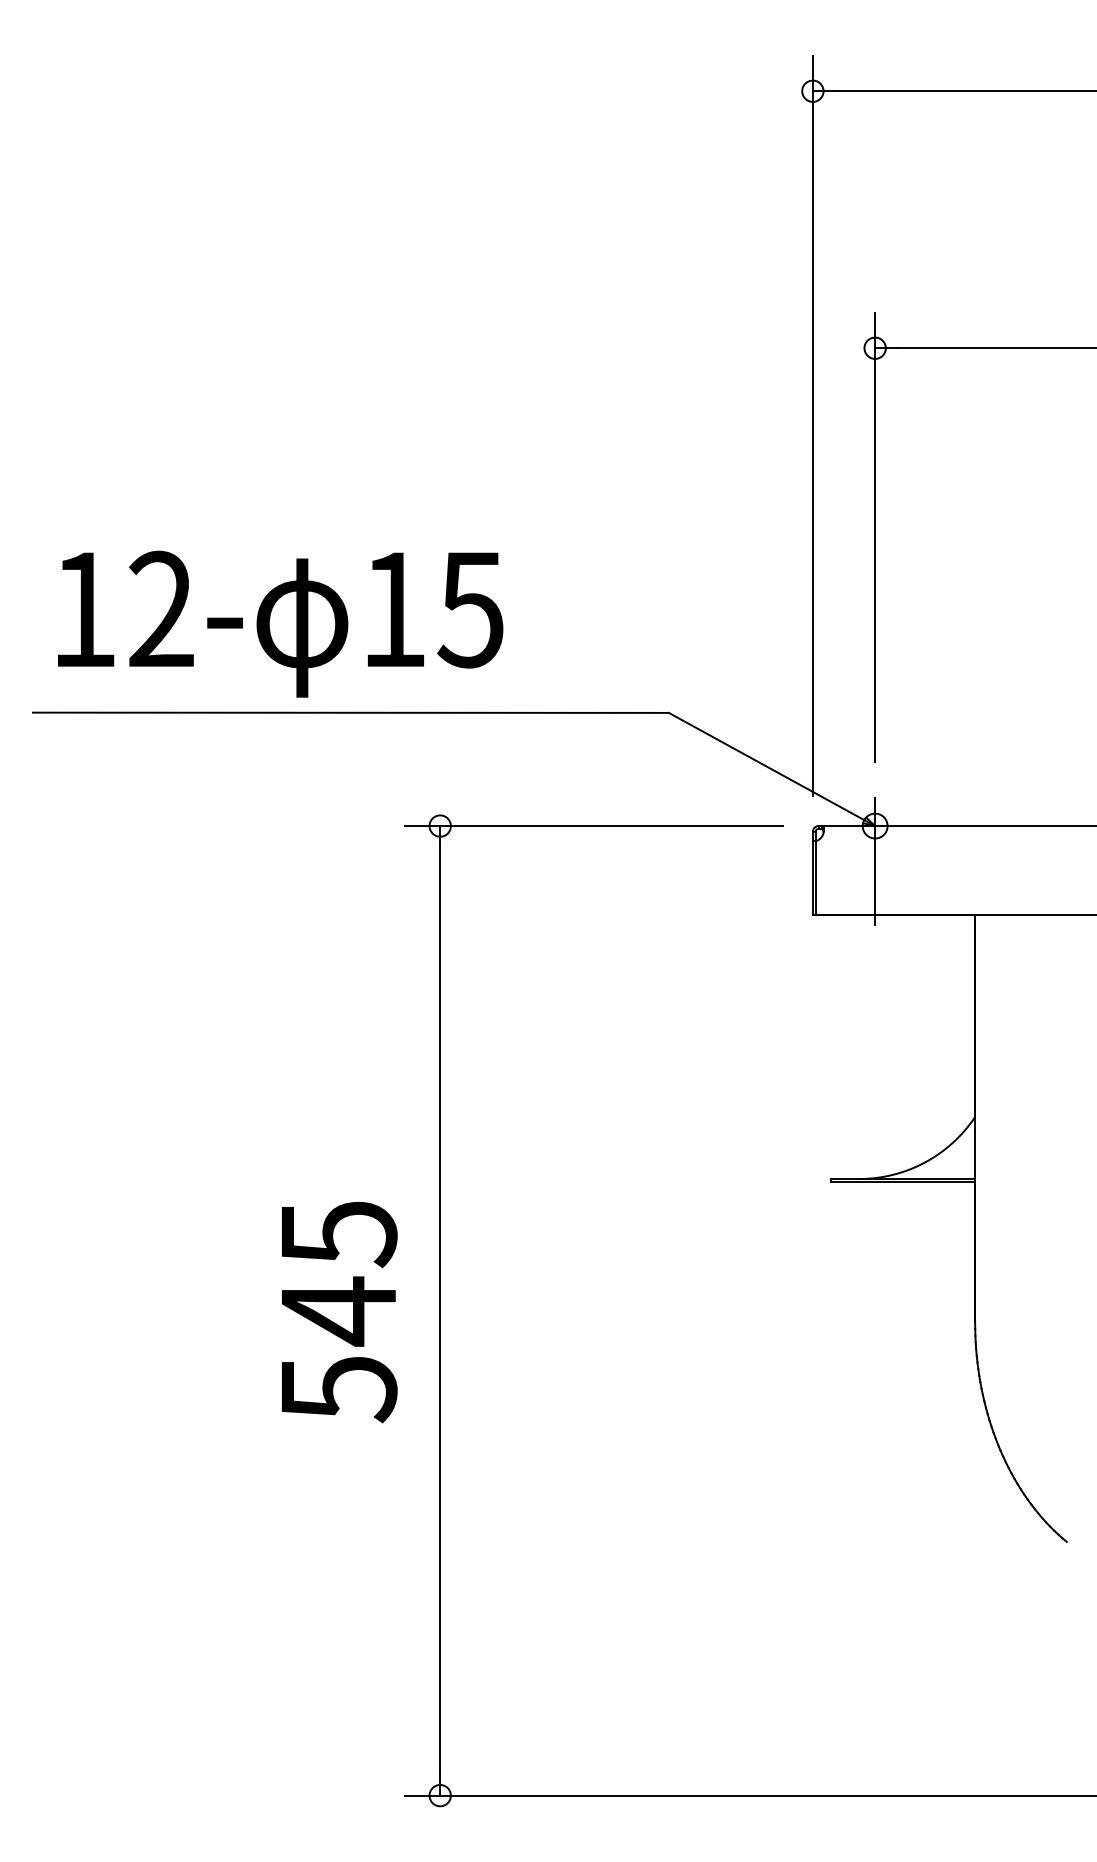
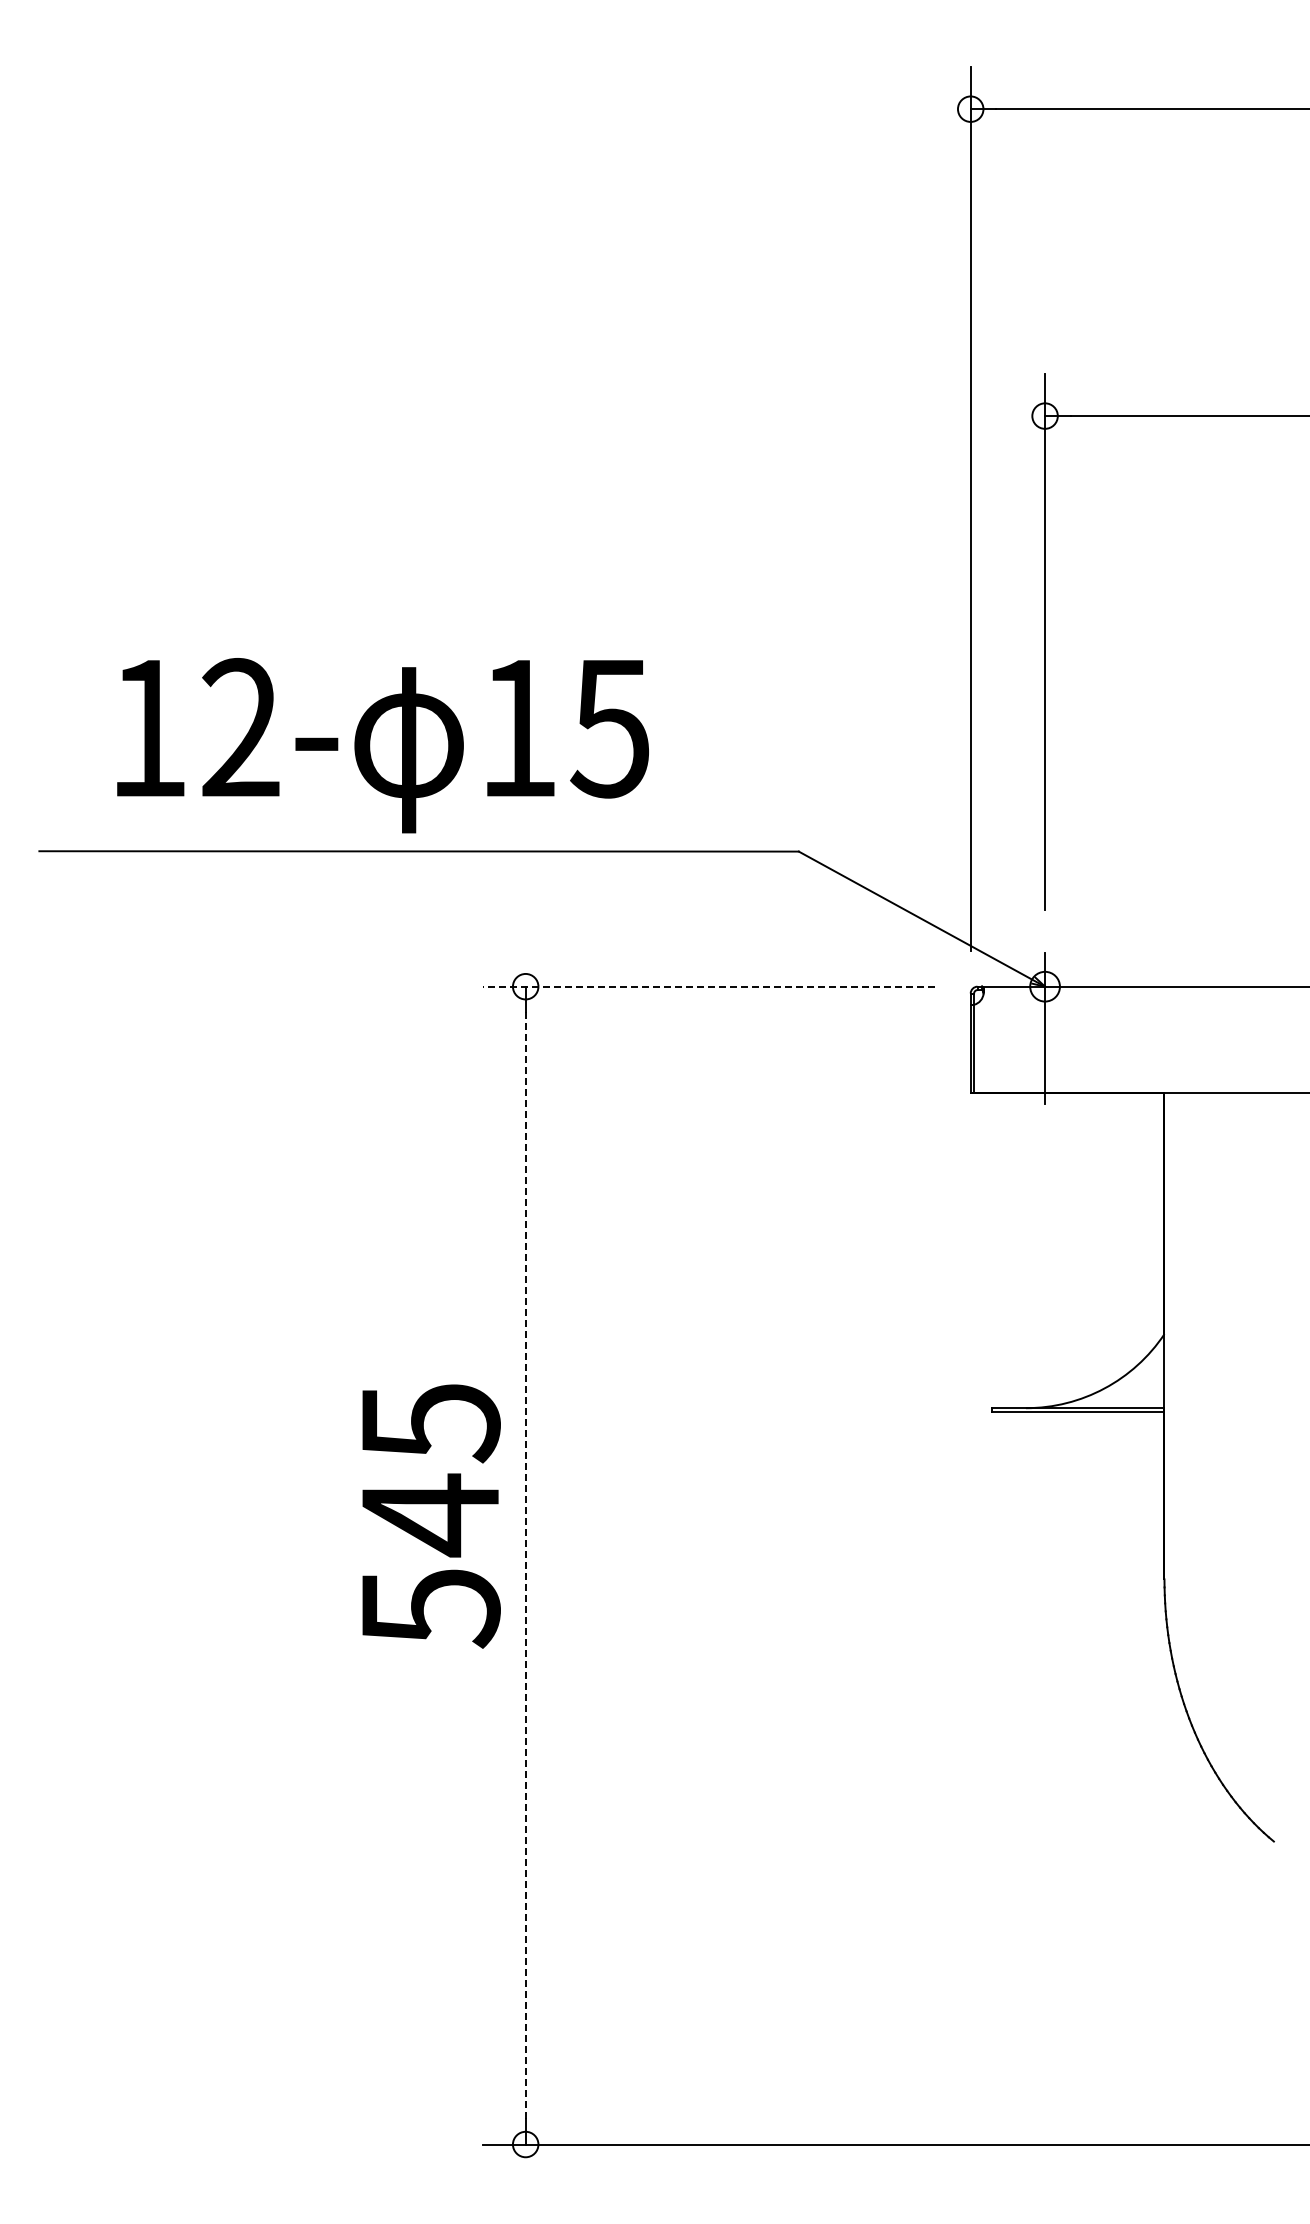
text: (280, 624) -> (382, 745), moved
line: (594, 825) -> (709, 986), solid -> dashed
line: (440, 1311) -> (525, 1566), solid -> dashed
text: (339, 1312) -> (431, 1516), moved

